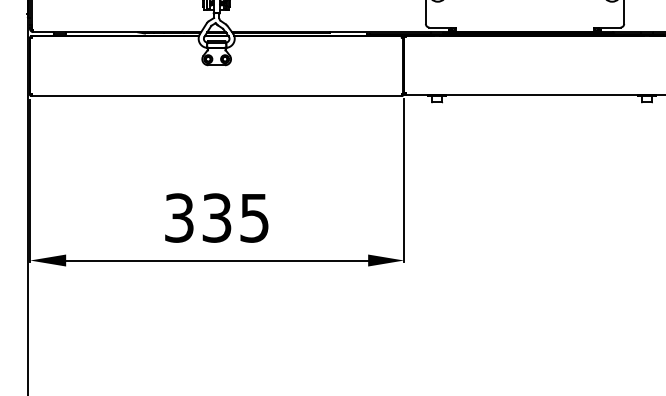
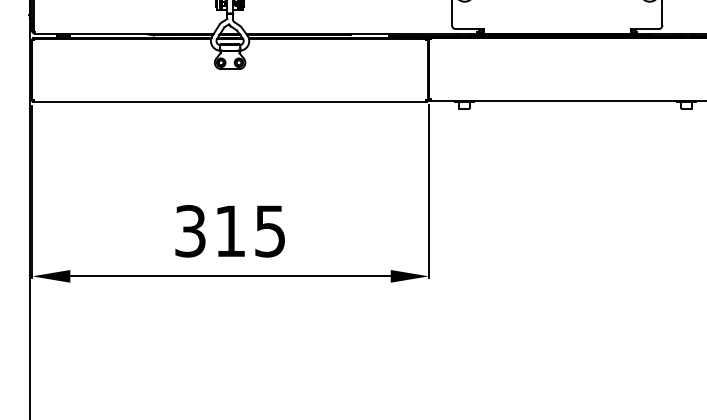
text: (217, 218) -> (230, 231), 335 -> 315

